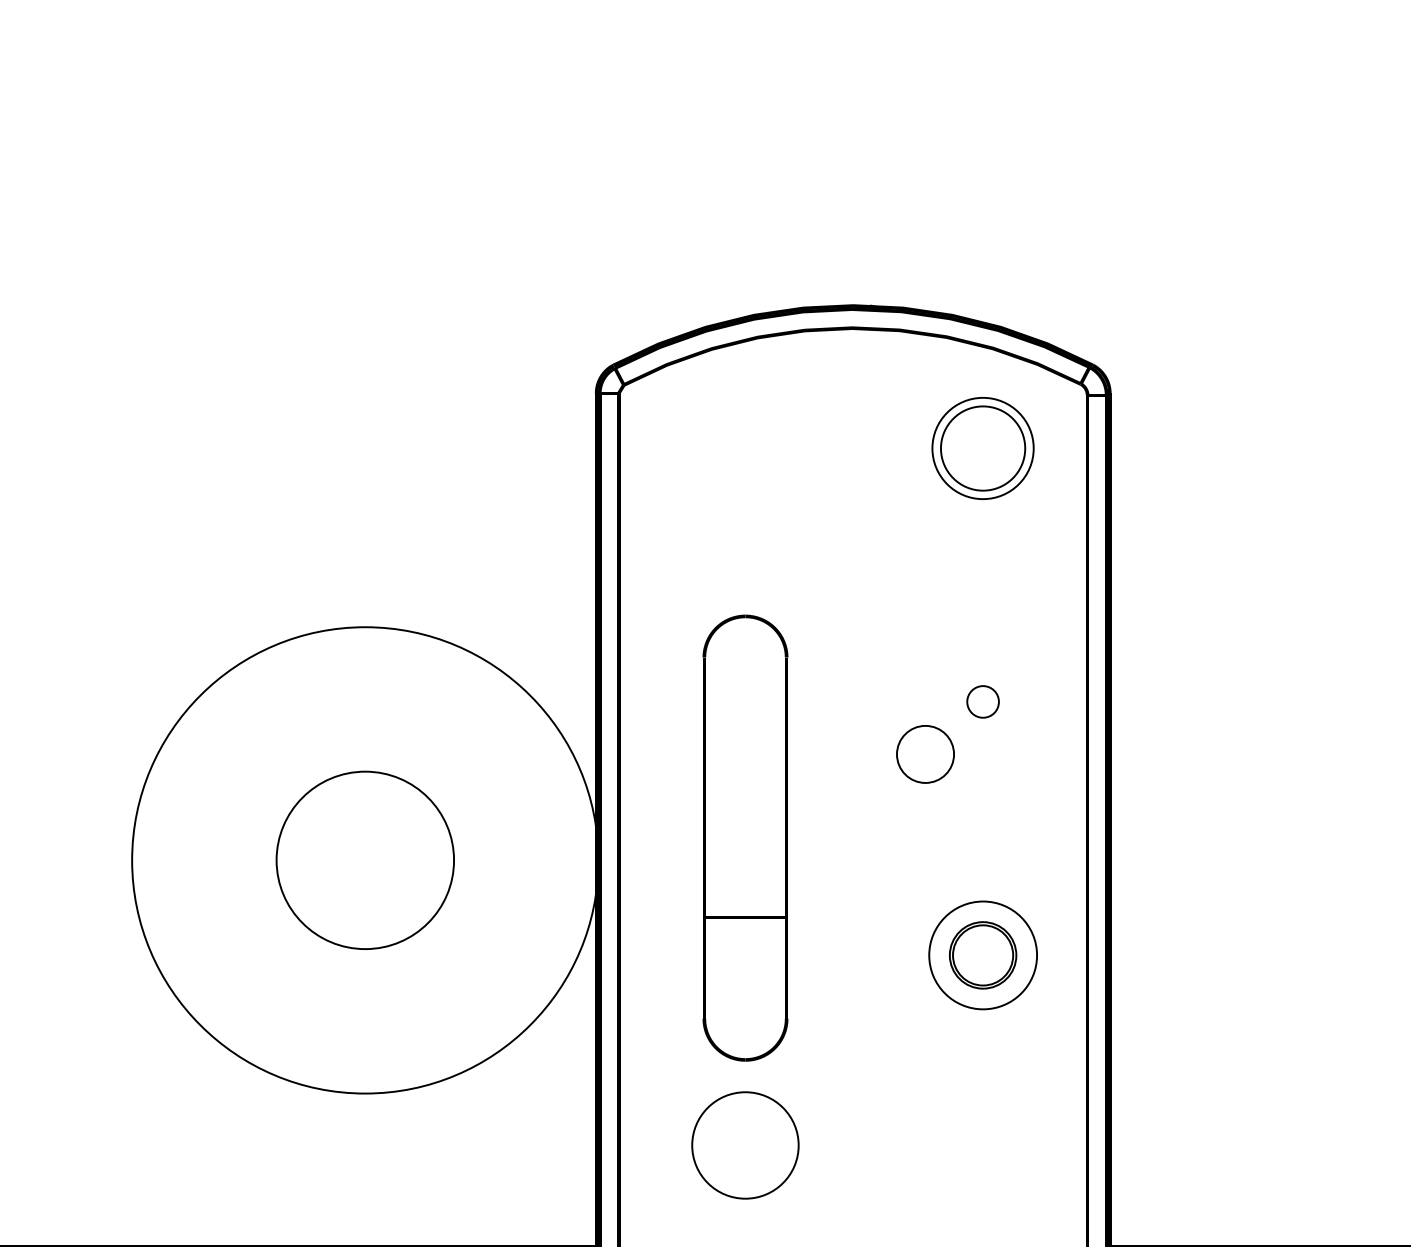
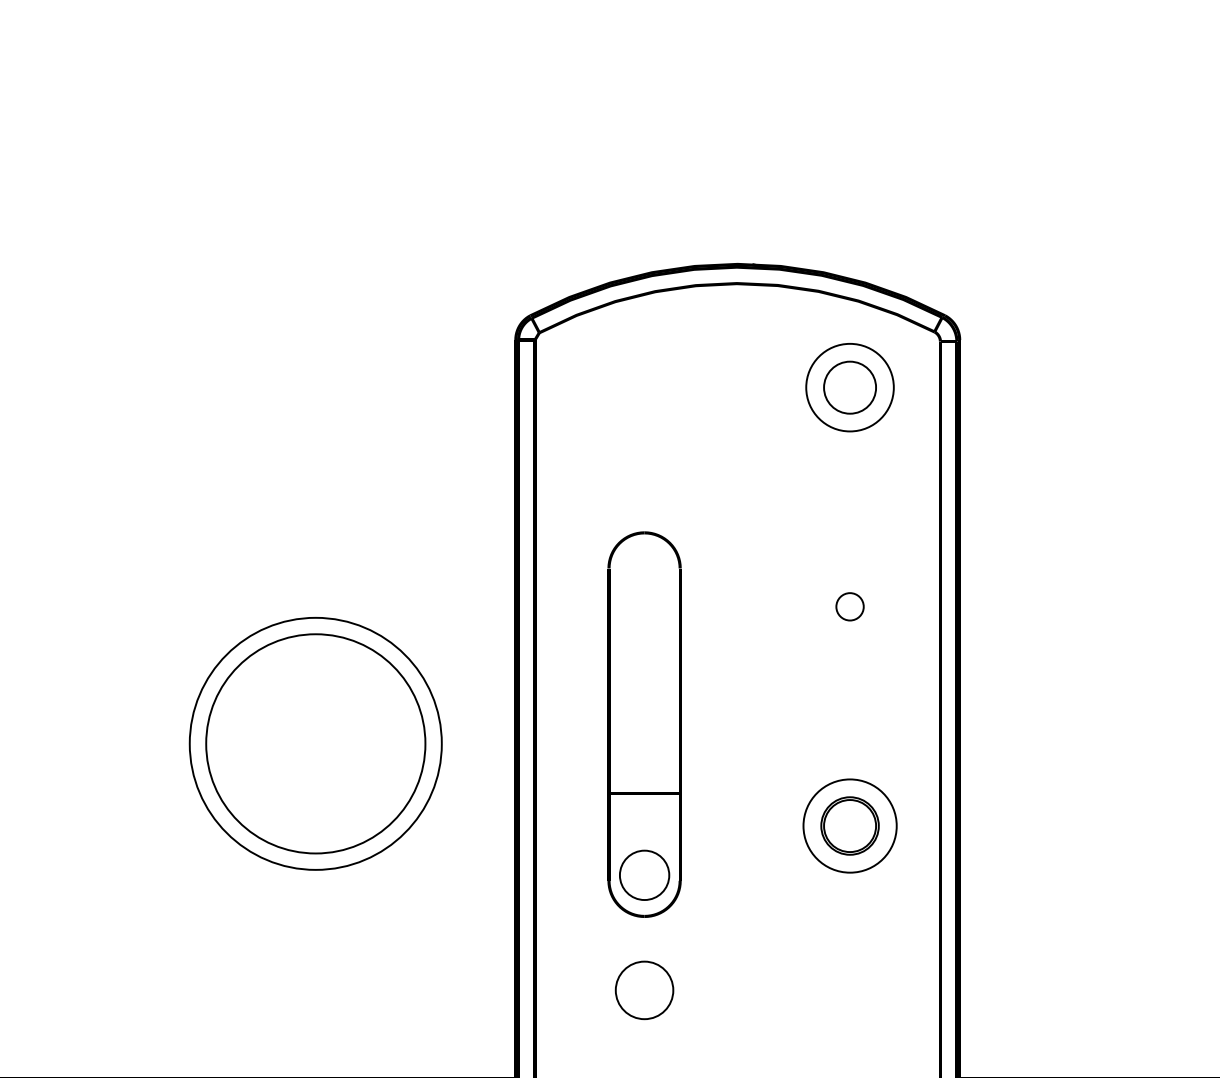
circle: (983, 448) -> (850, 387), size x0.71
circle: (925, 754) -> (644, 875), moved
circle: (365, 860) -> (315, 743), size x0.62
circle: (365, 860) -> (315, 743), size x1.43
circle: (745, 1145) -> (644, 990), size x0.62

